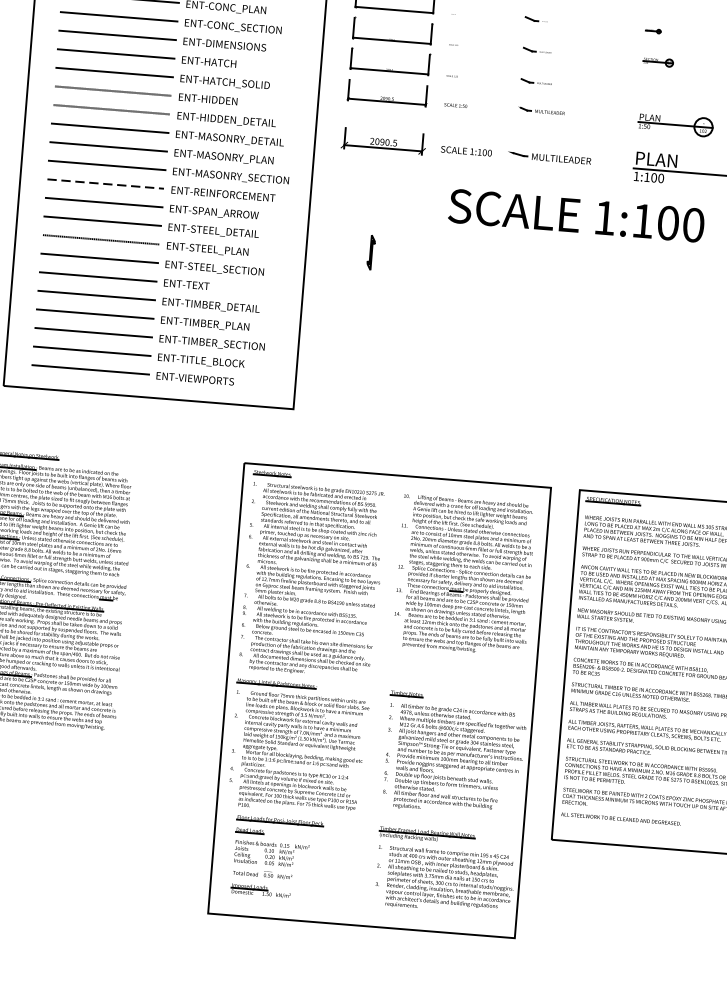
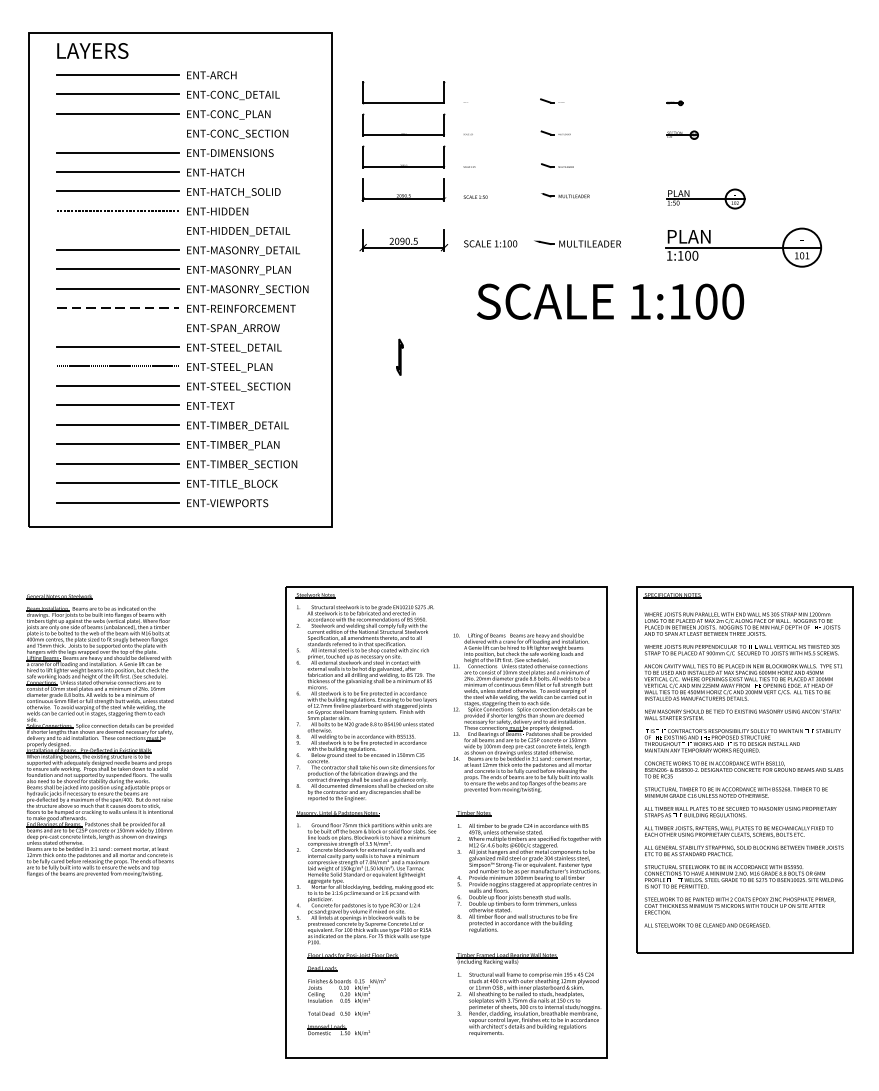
line: (119, 17) -> (118, 133), removed
line: (112, 109) -> (118, 230), removed
line: (104, 202) -> (118, 327), removed
part: (464, 574) -> (522, 712), moved

